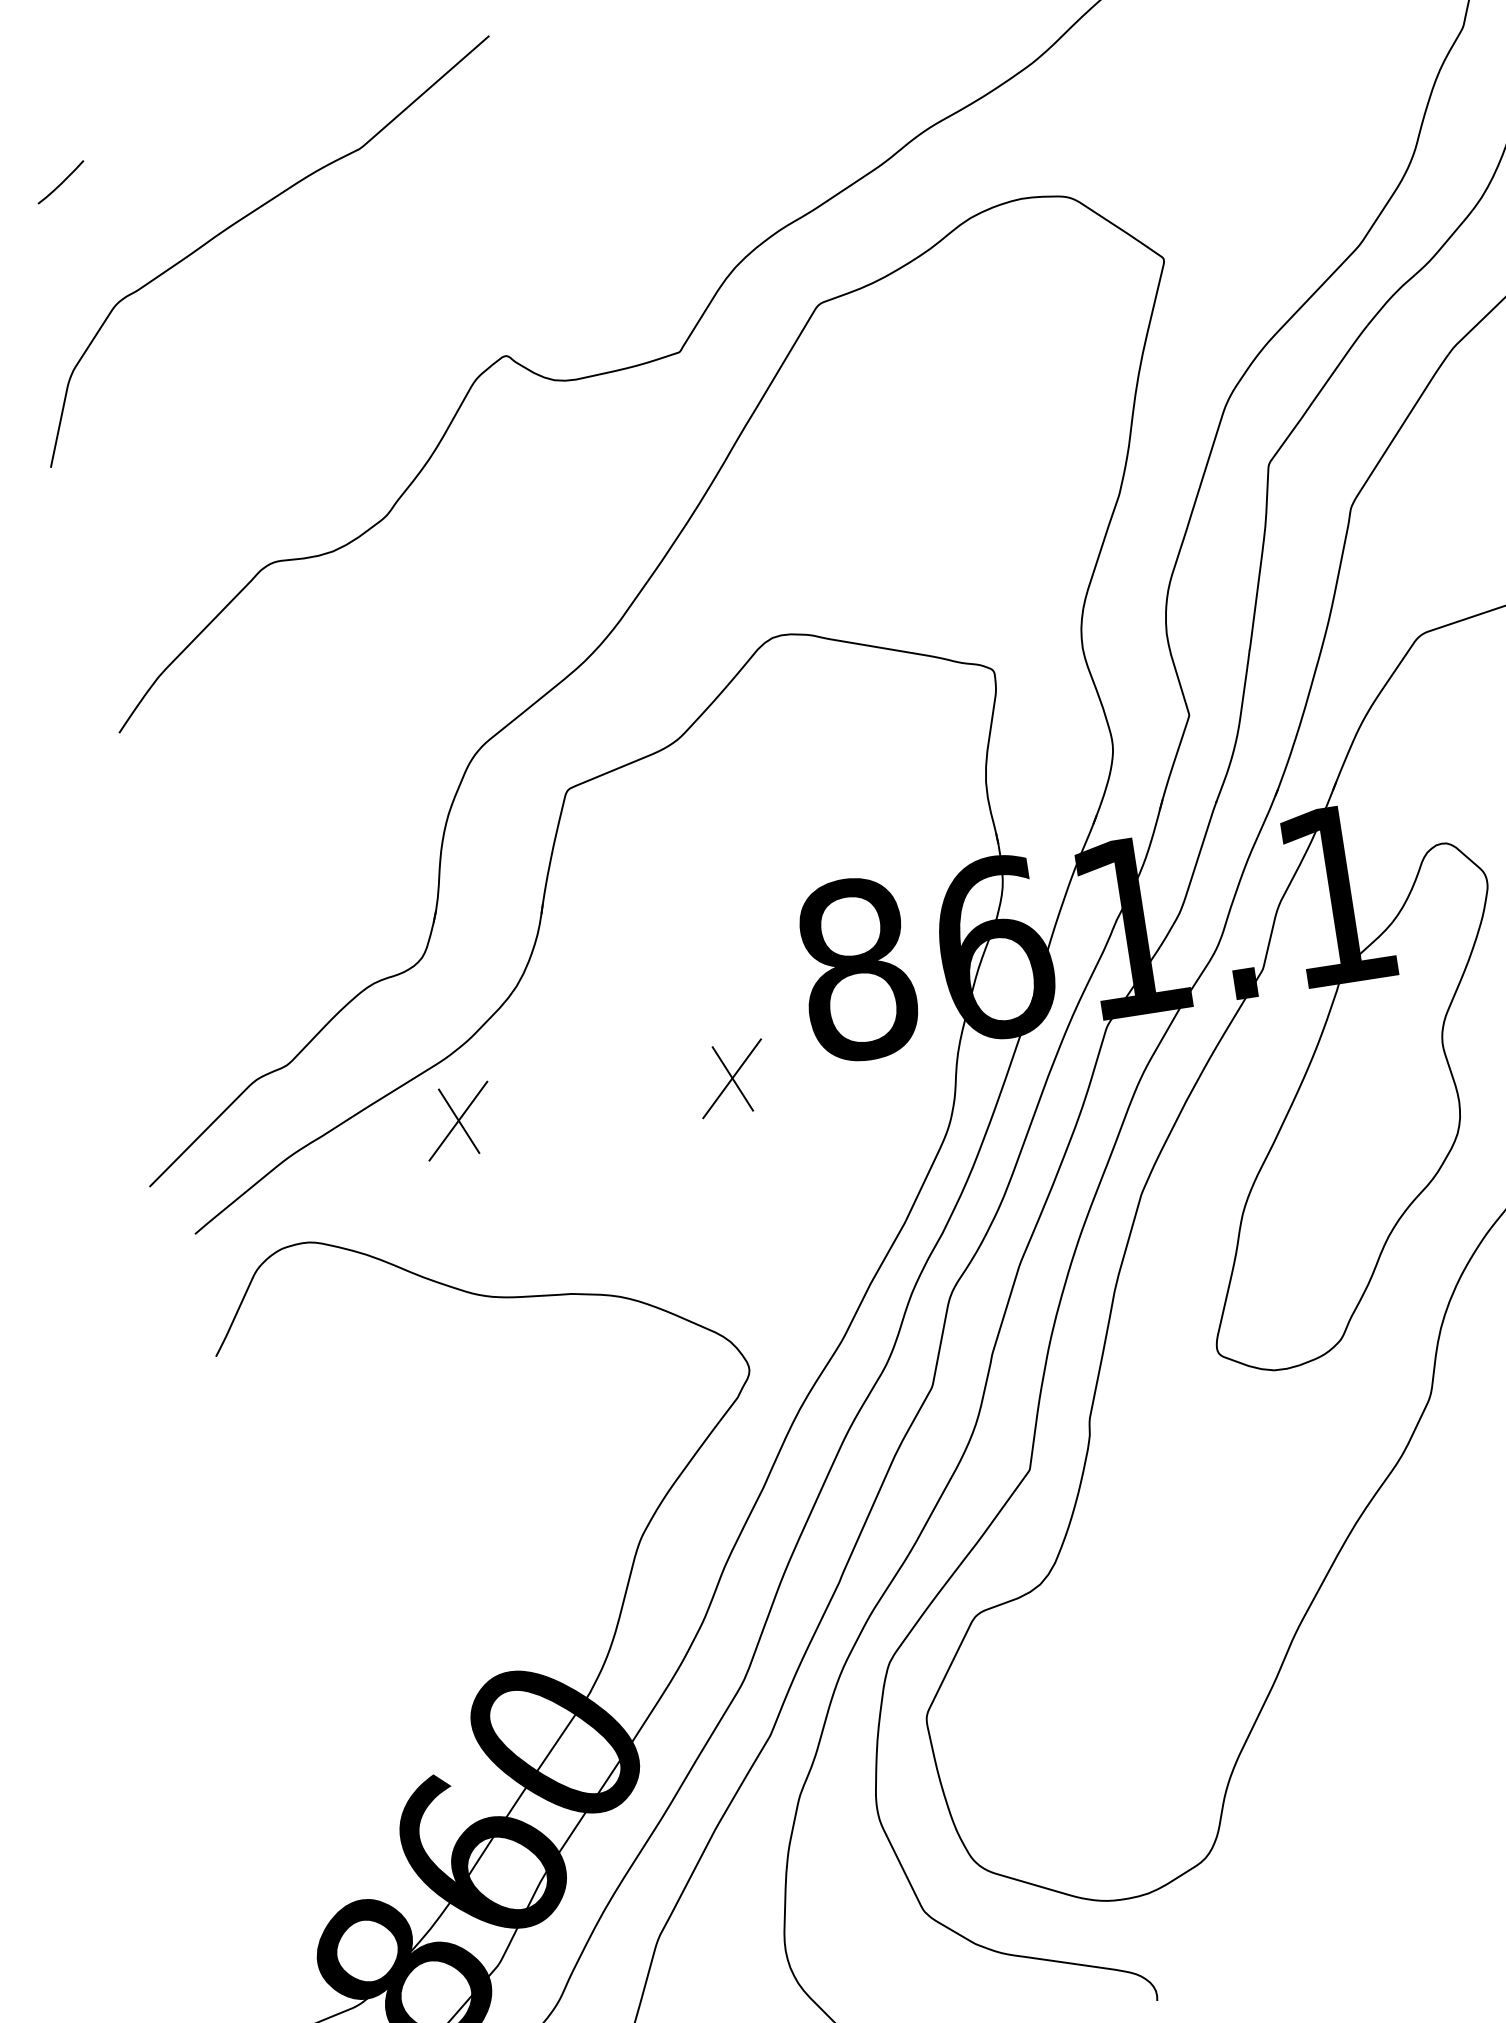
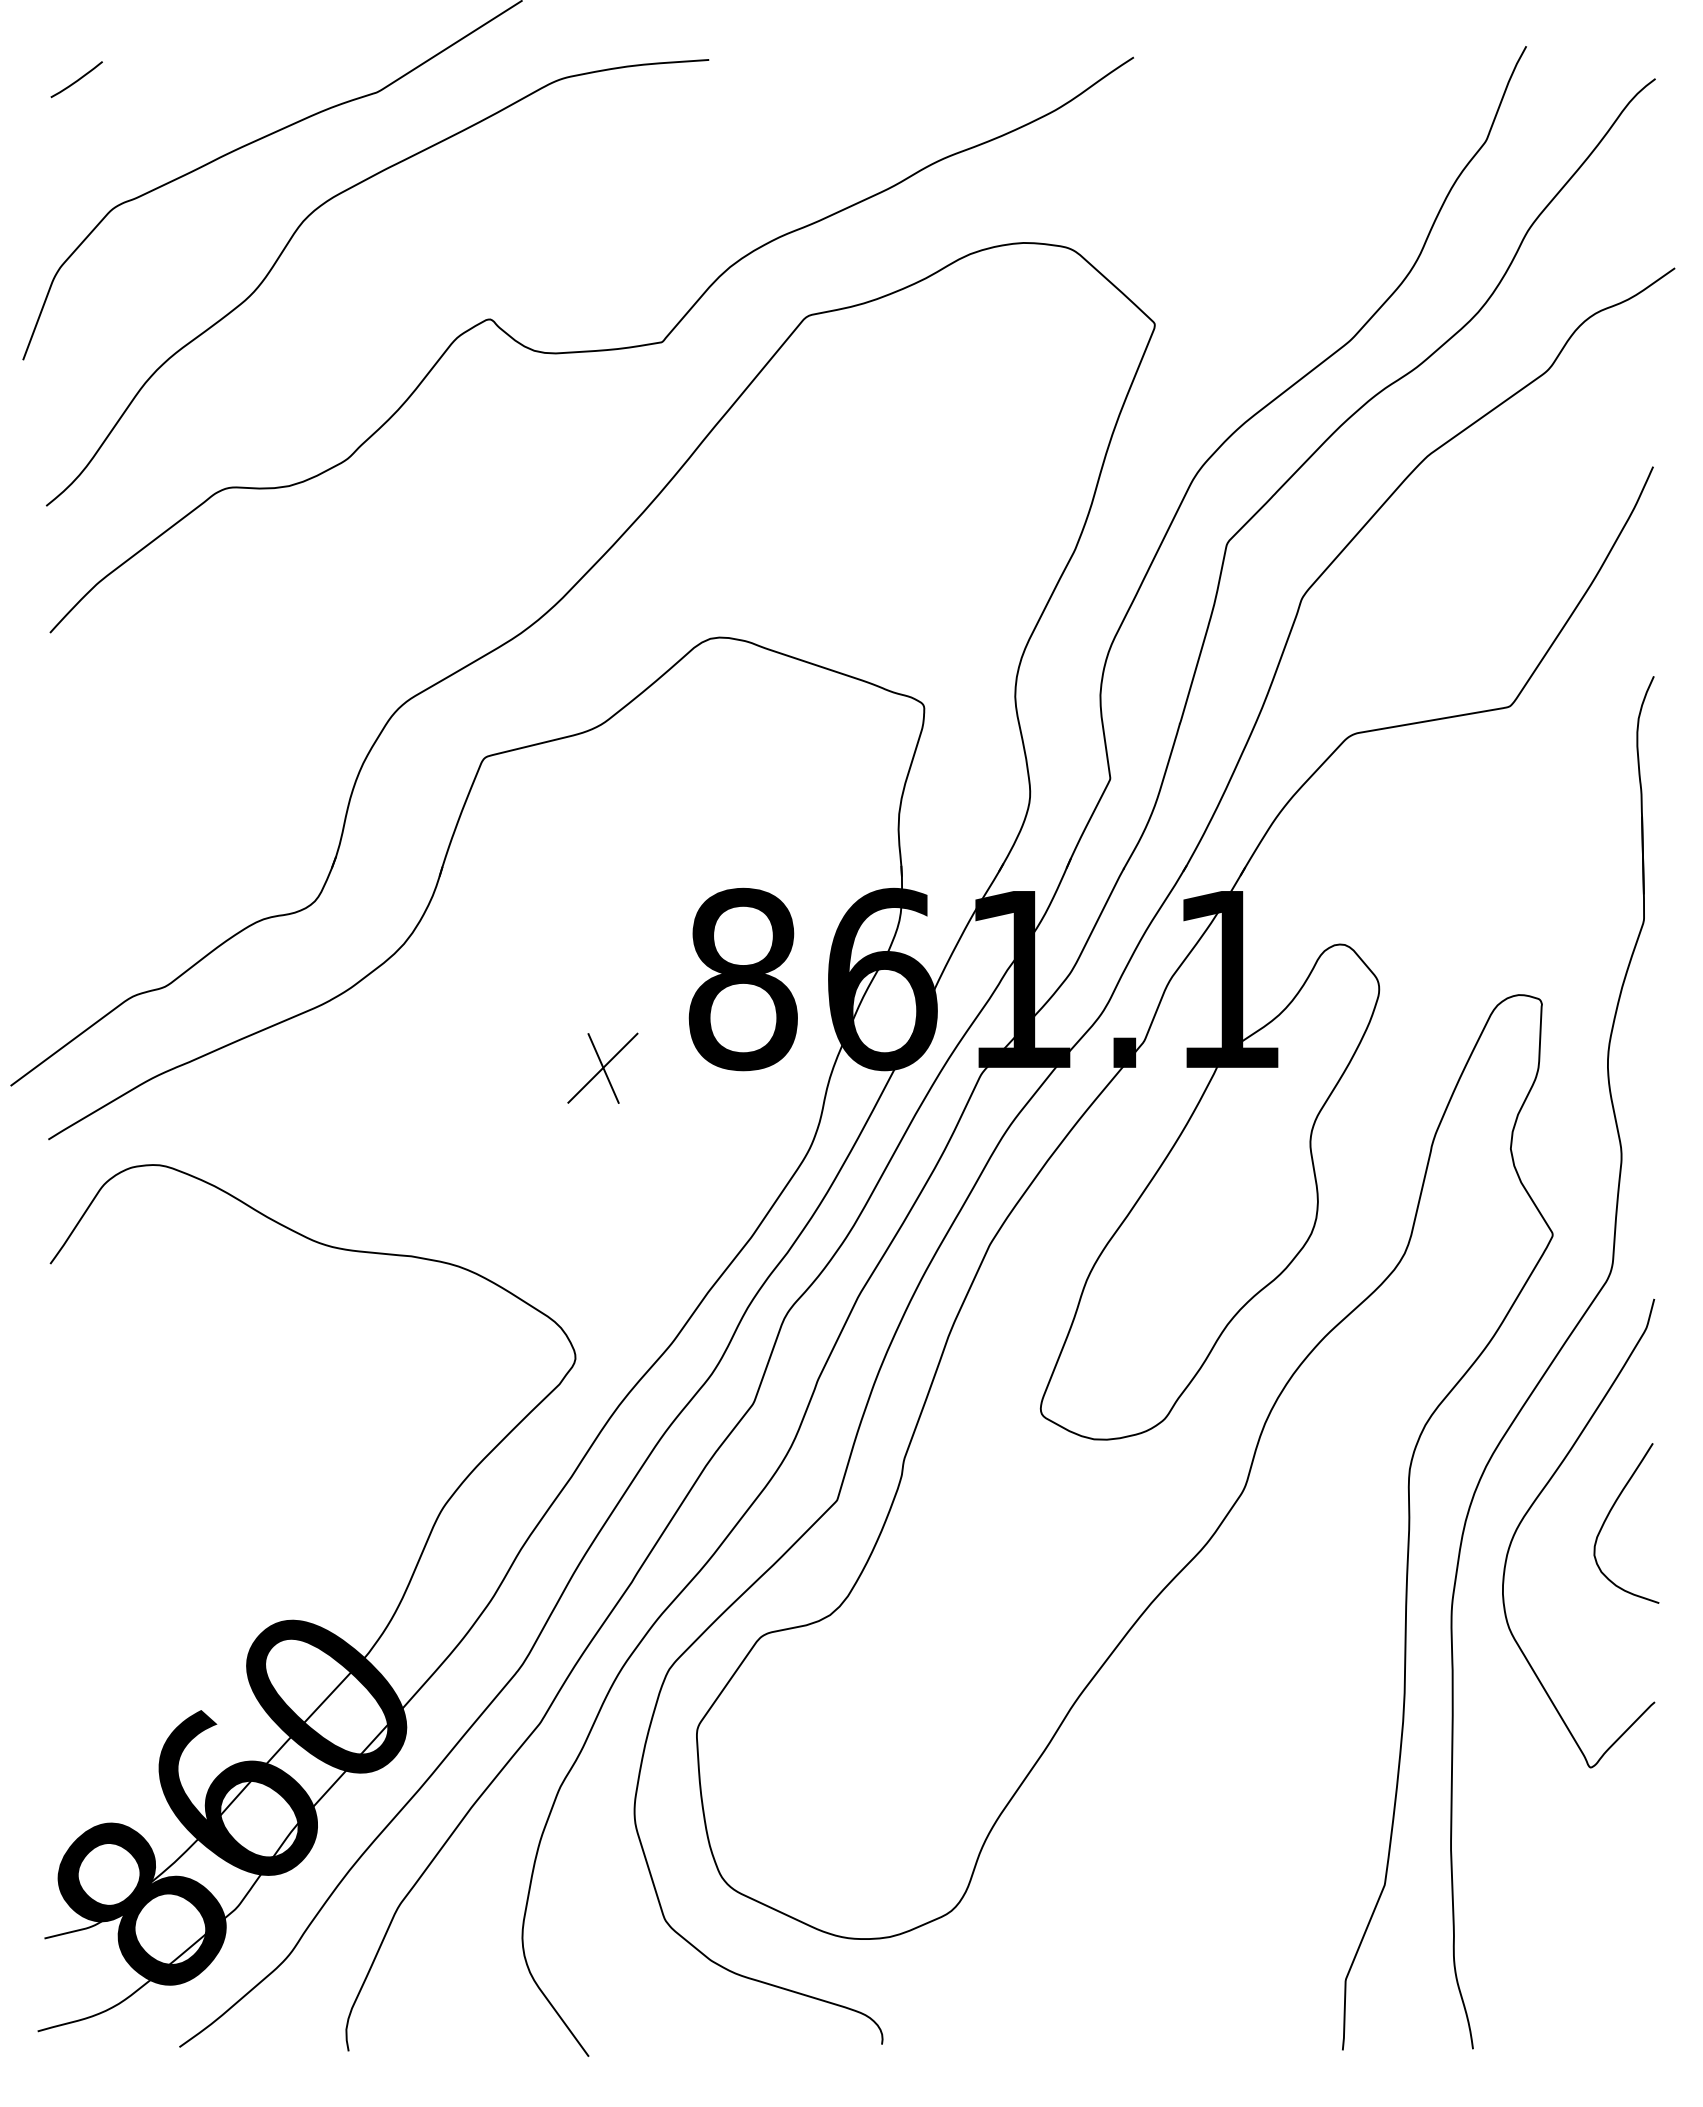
curve: (321, 271) -> (320, 207), added
part: (457, 1120) -> (325, 1067), removed

